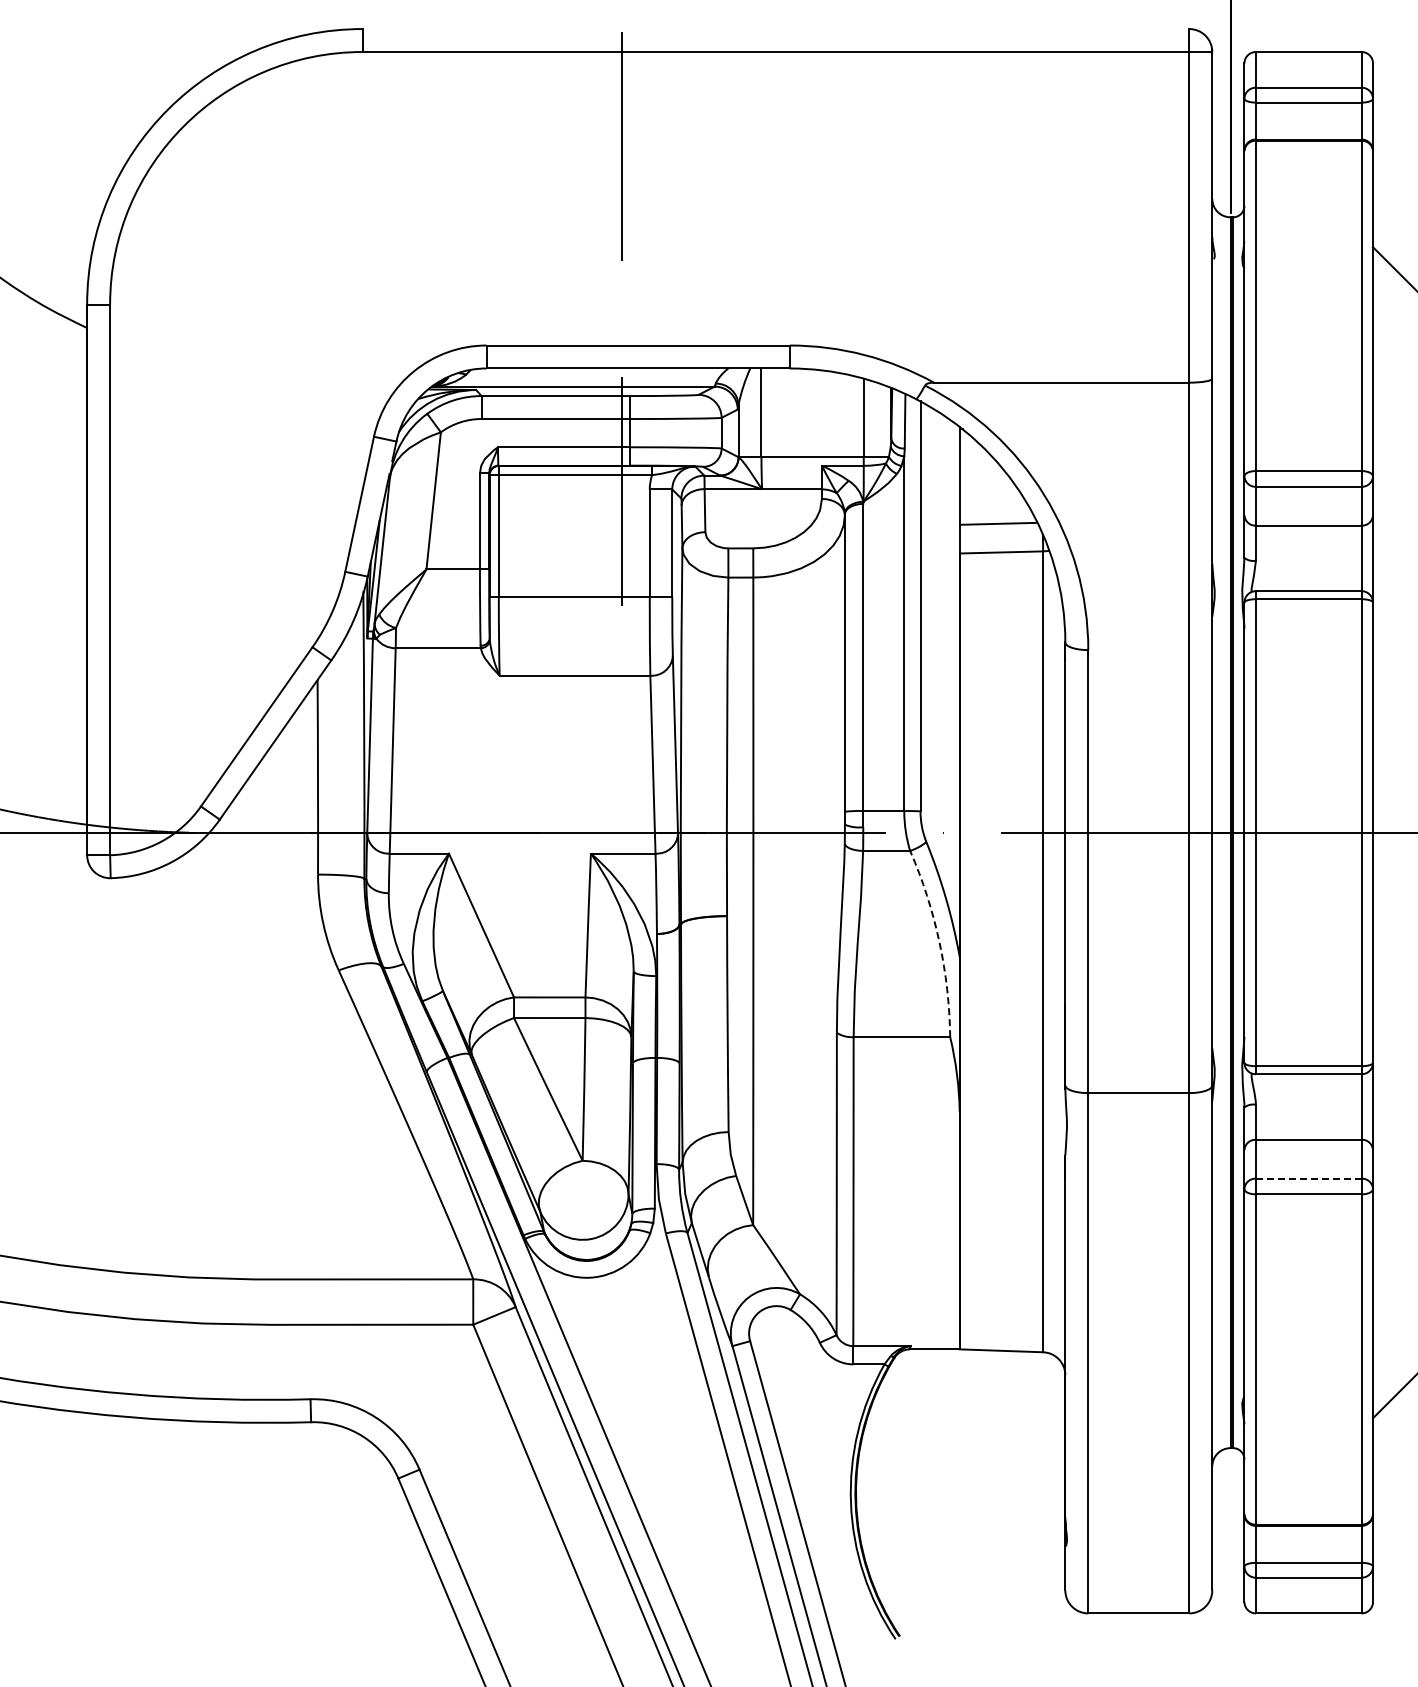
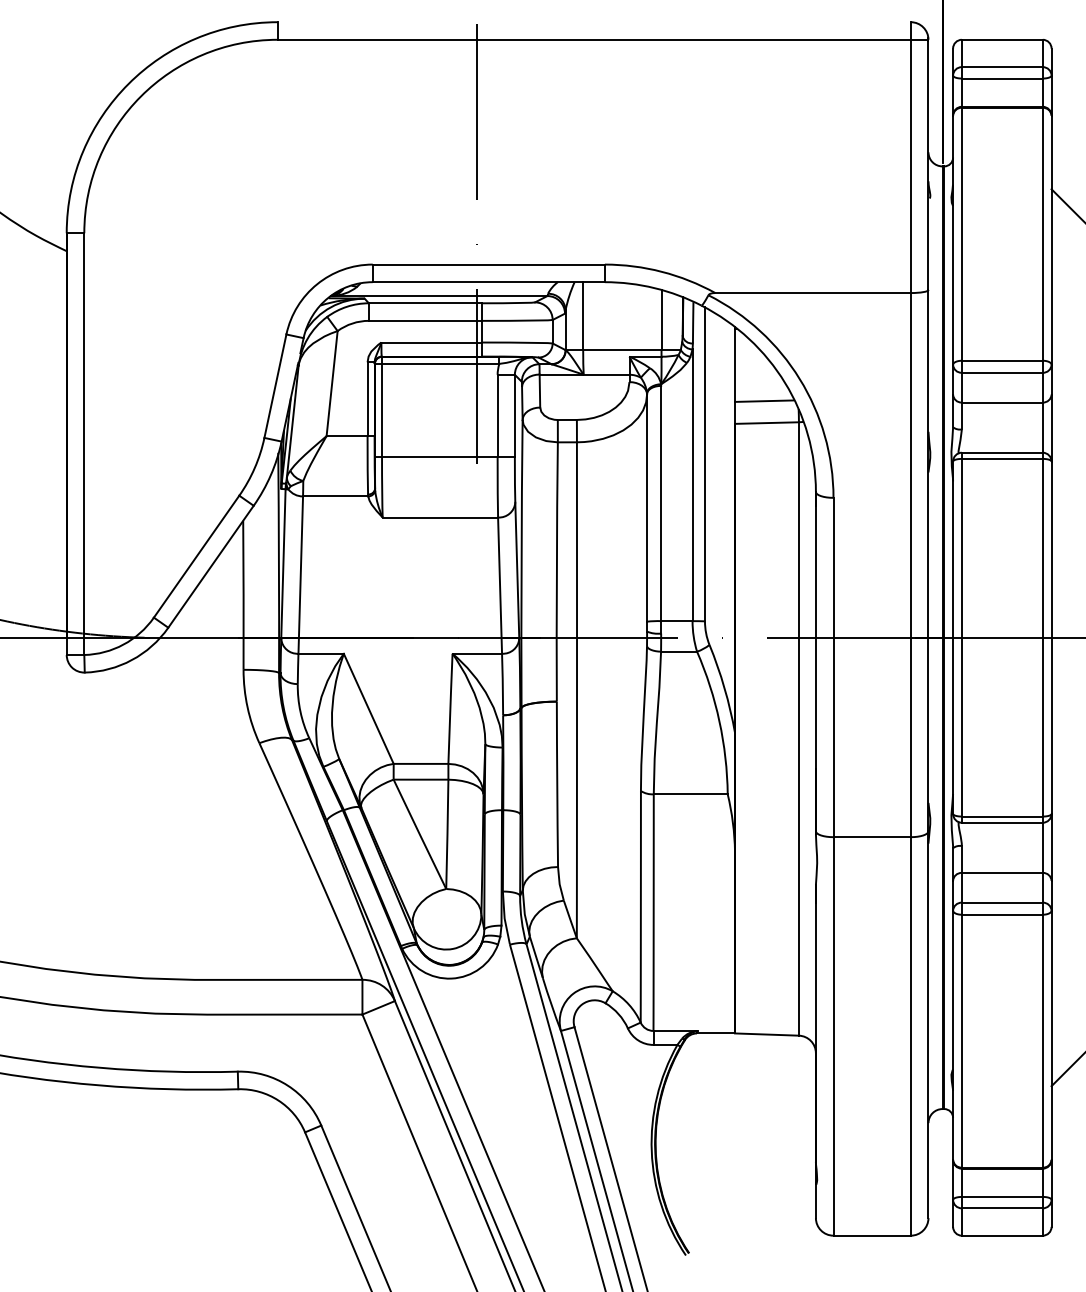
arc: (939, 942) -> (719, 721), dashed -> solid
line: (1308, 1178) -> (1002, 902), dashed -> solid

